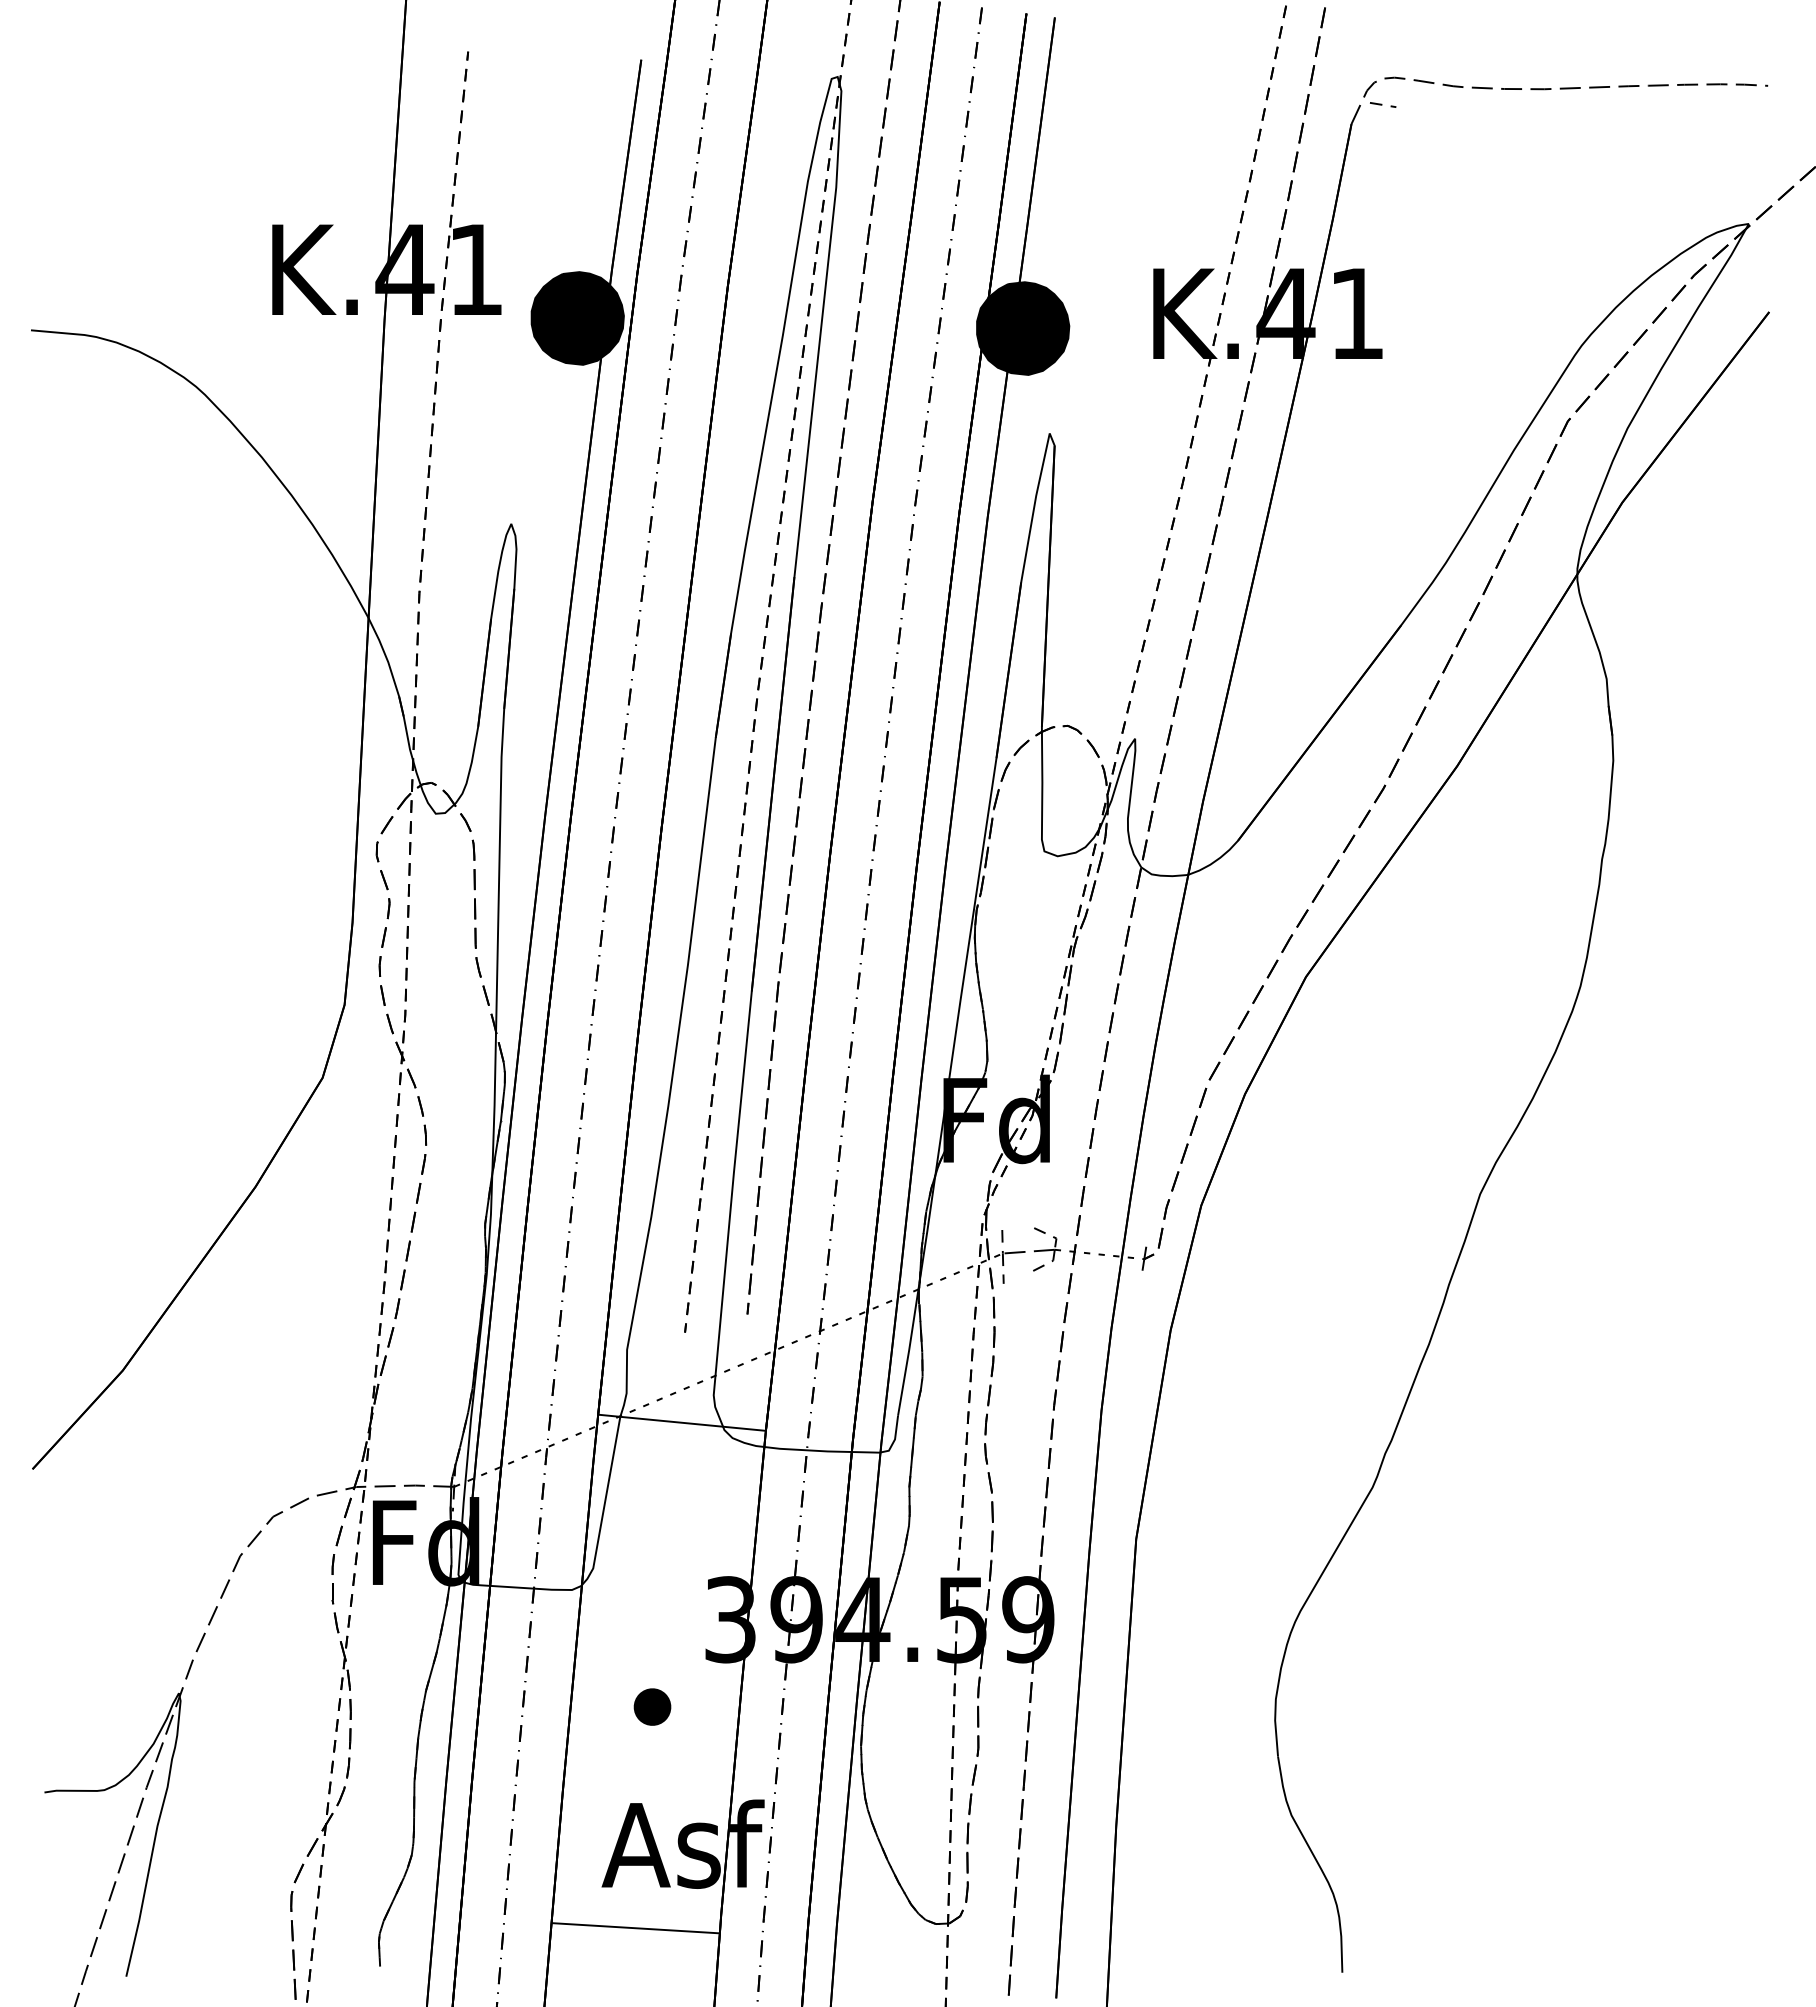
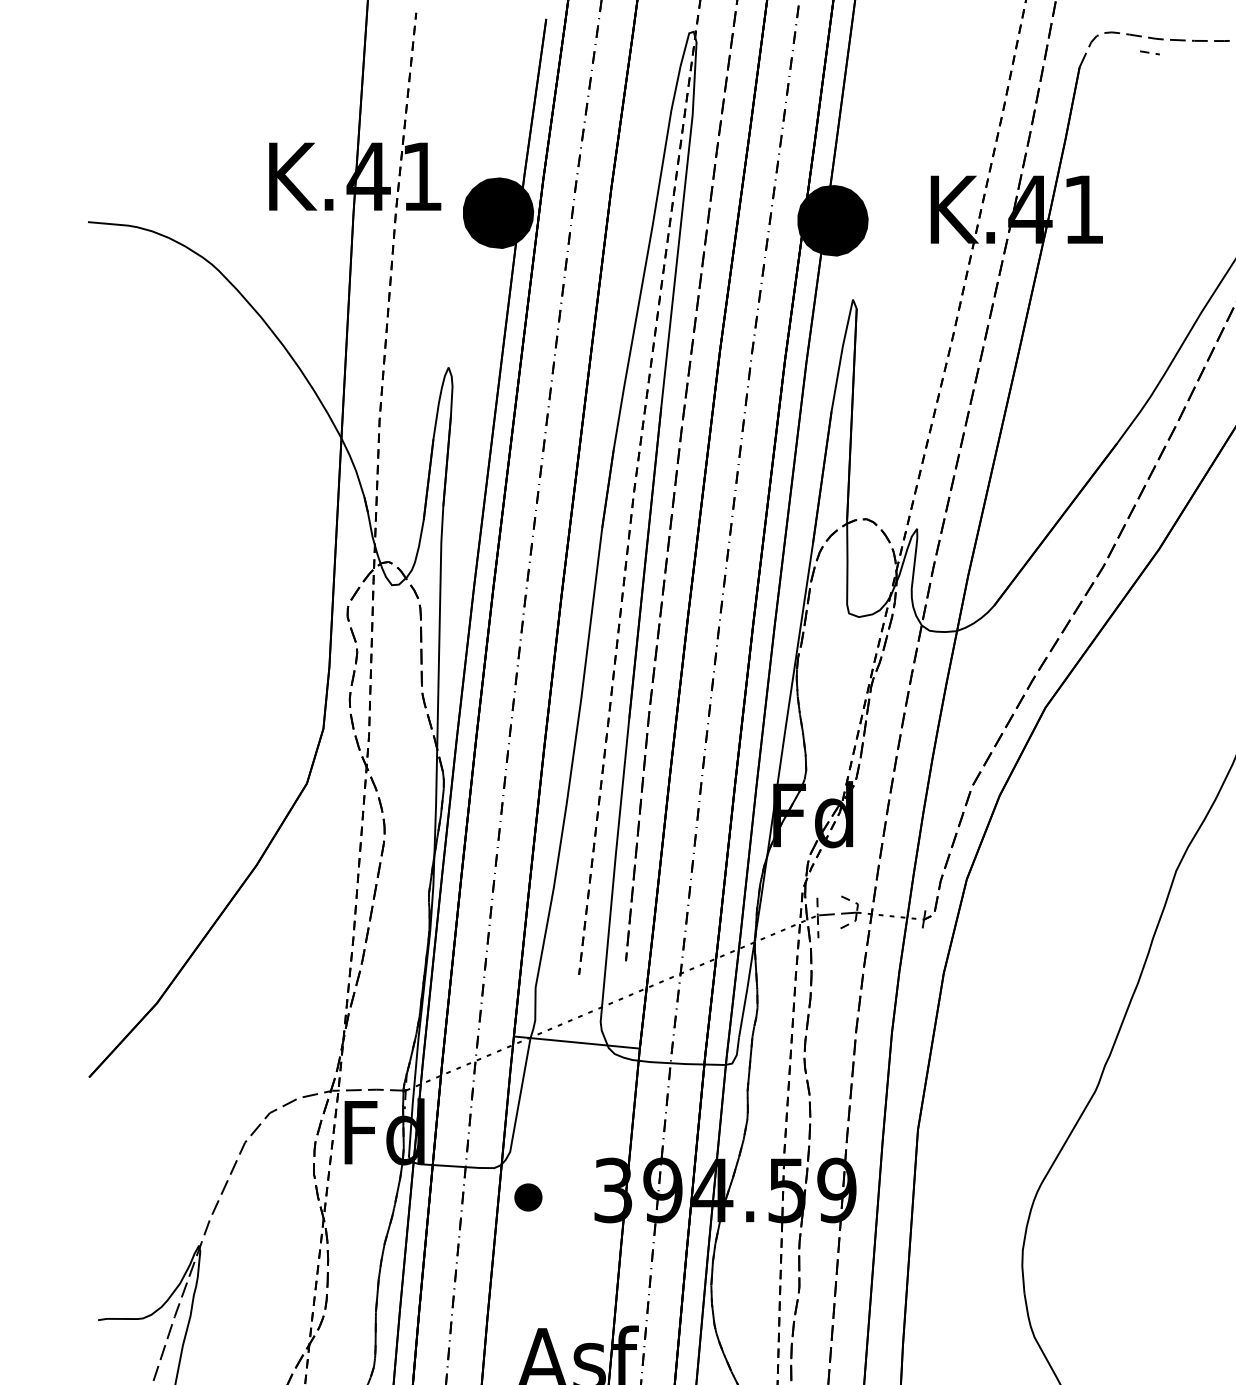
line: (1382, 104) -> (1149, 52), moved
part: (652, 1706) -> (528, 1197), moved

